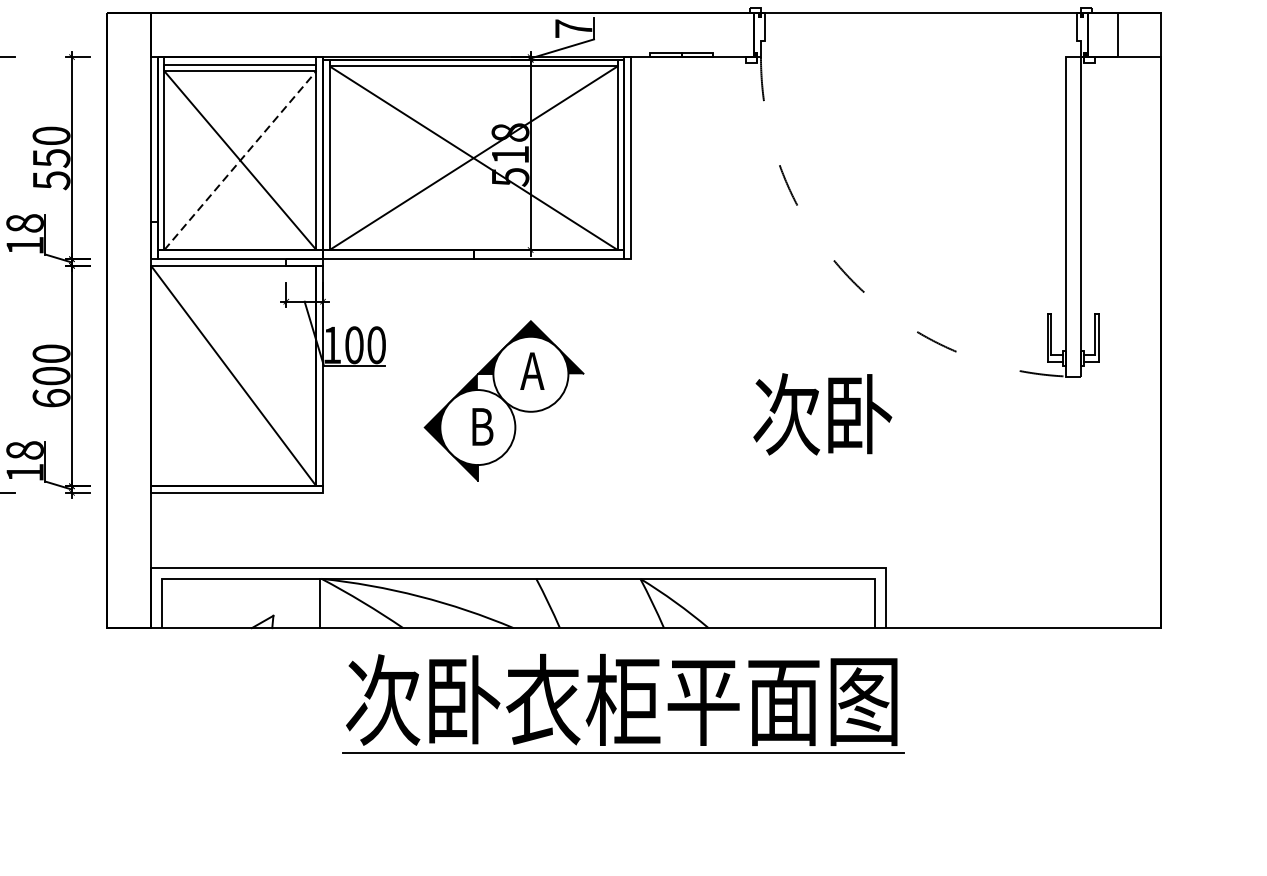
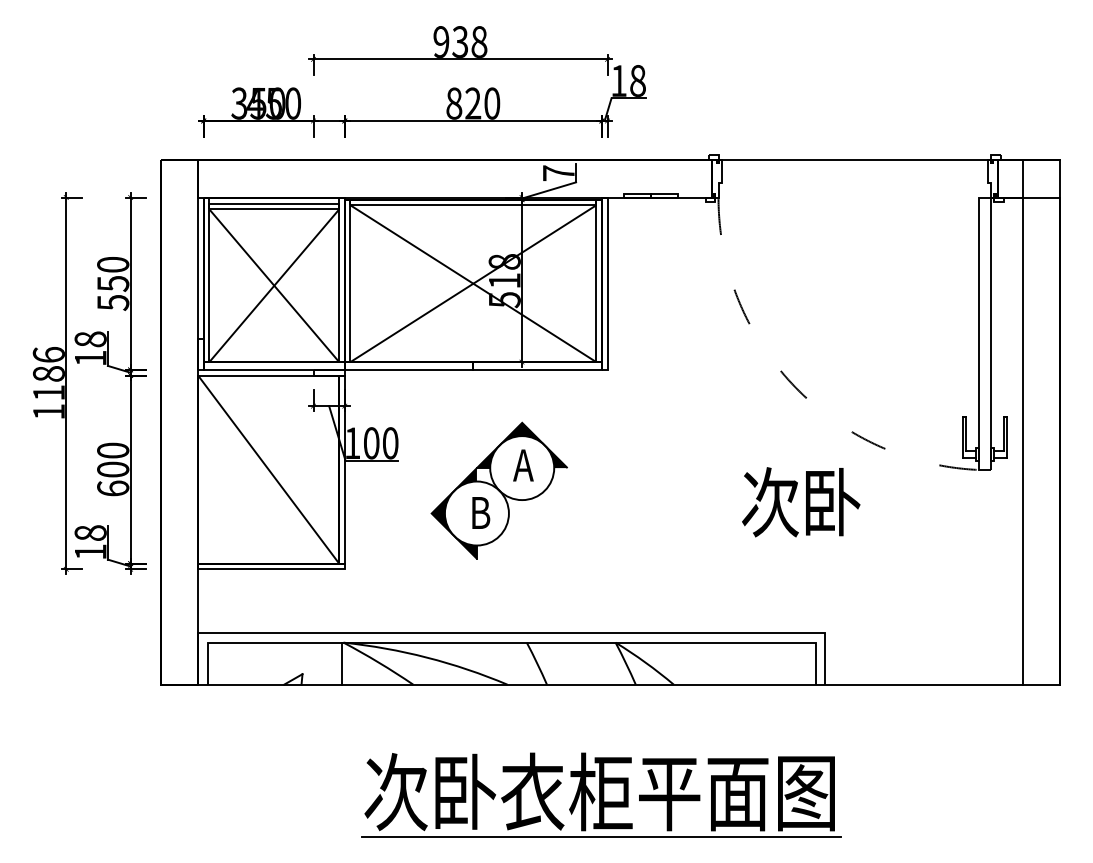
line: (240, 160) -> (274, 285), dashed -> solid
line: (1117, 341) -> (1022, 440), added
text: (823, 414) -> (801, 502), moved
part: (623, 702) -> (601, 794), moved

